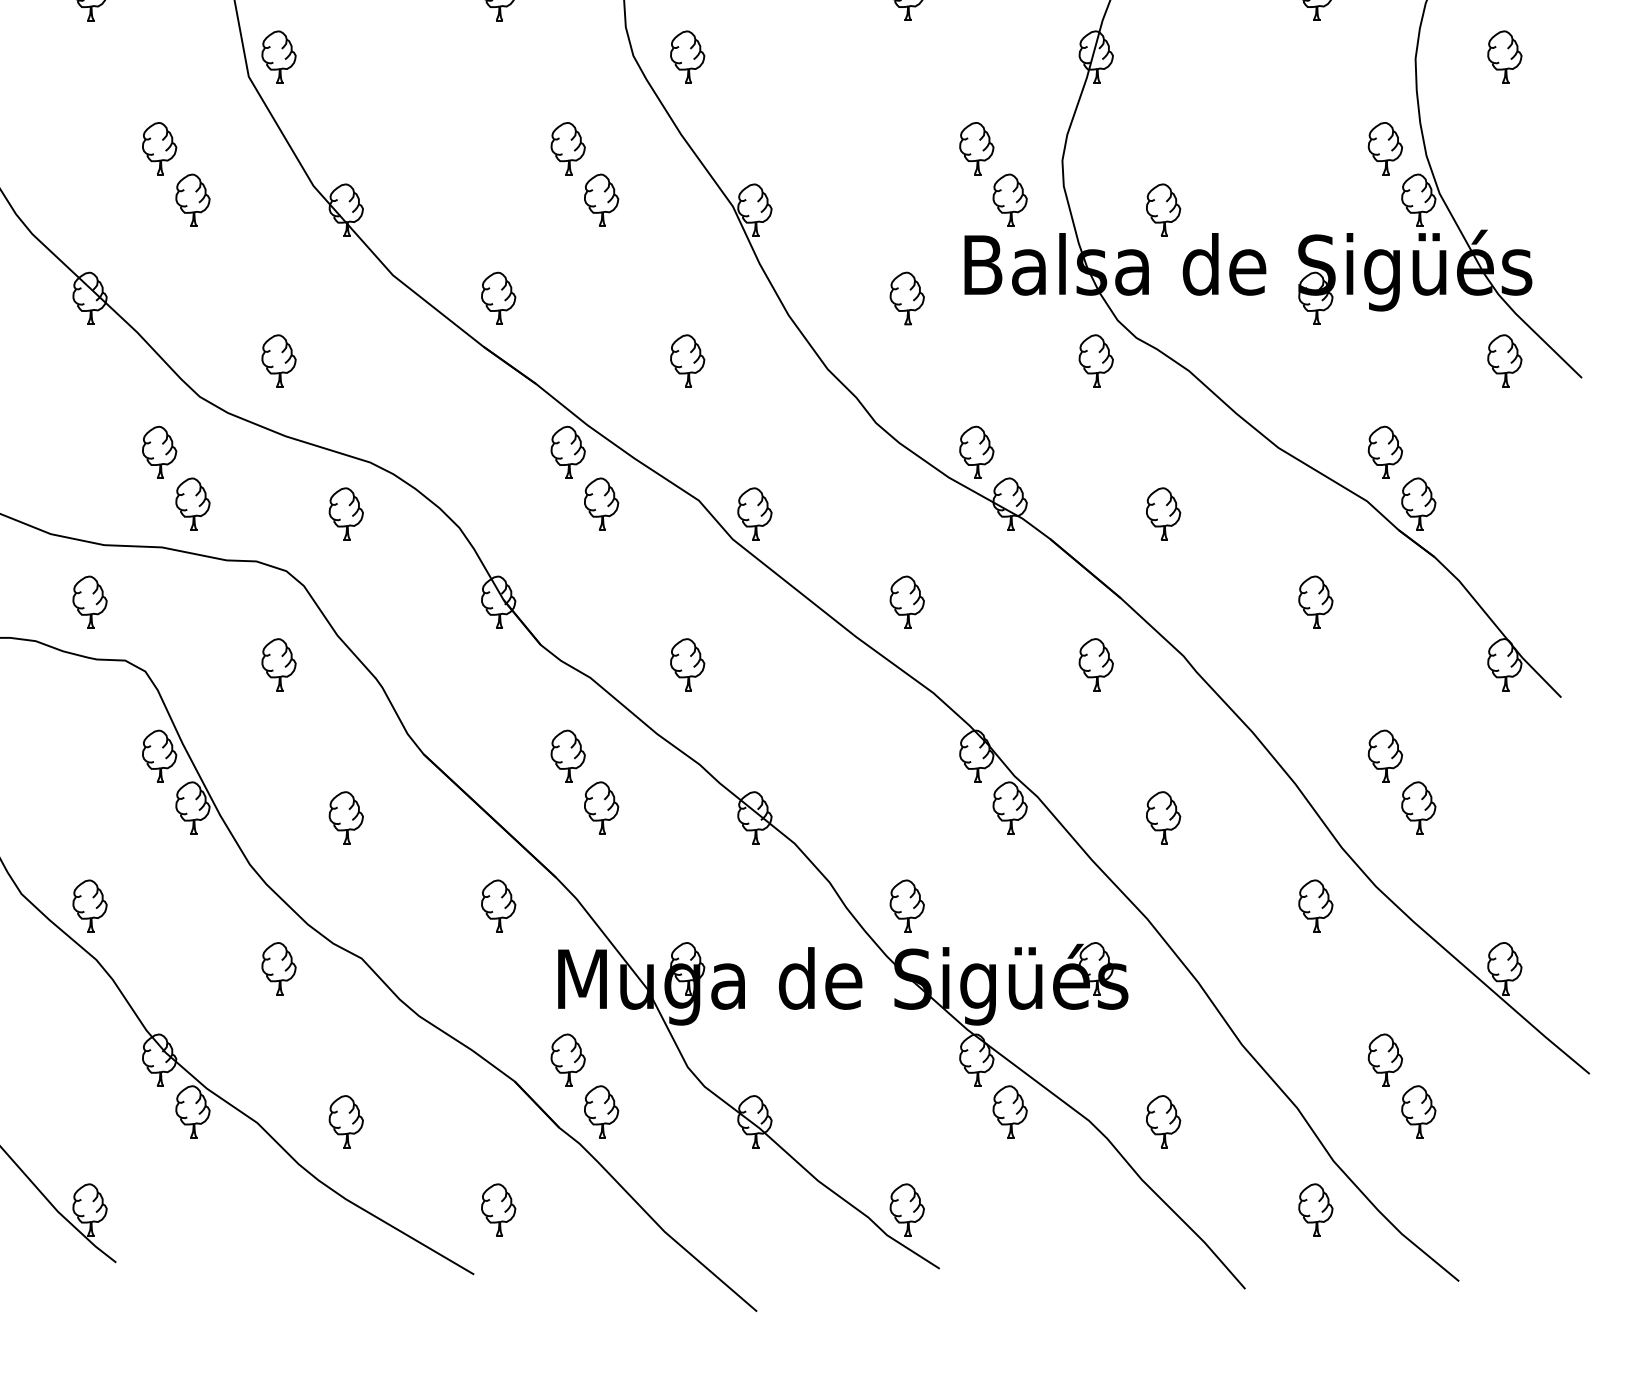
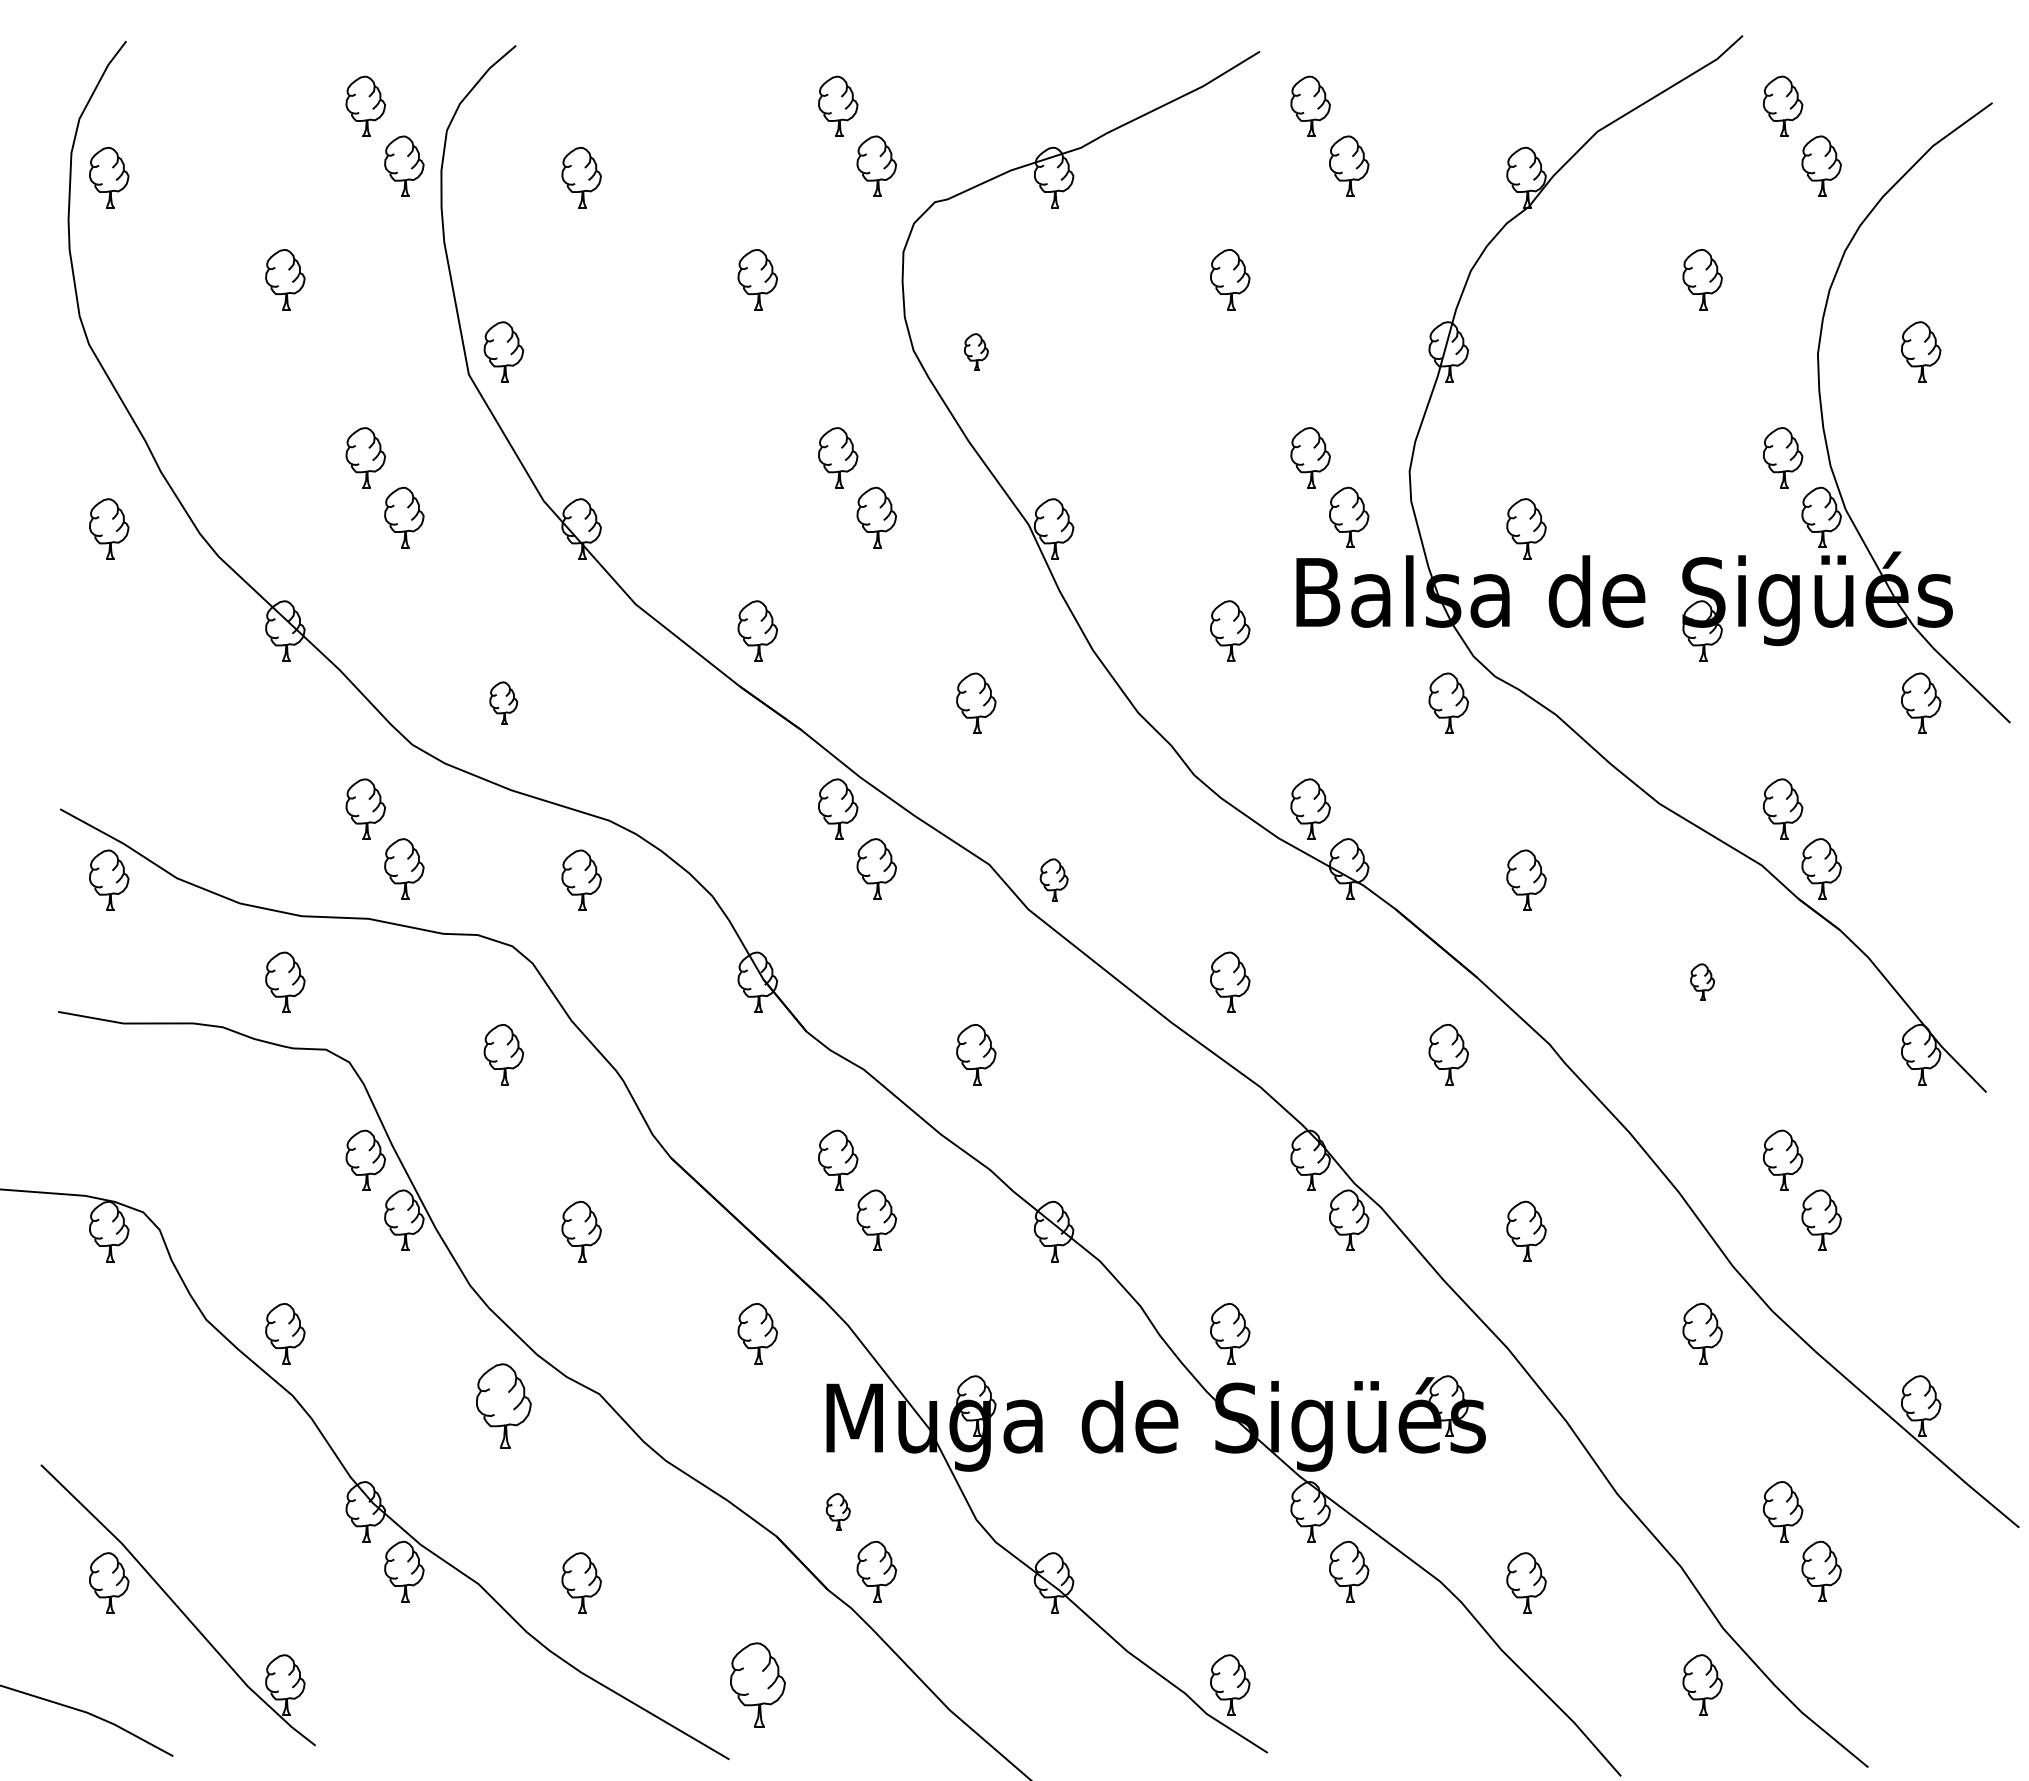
part: (687, 56) -> (976, 351), size x0.6
part: (278, 360) -> (503, 702), size x0.7
part: (755, 513) -> (1054, 879), size x0.7
part: (1315, 601) -> (1702, 981), size x0.6
part: (278, 968) -> (503, 1405), size x1.4
part: (568, 1060) -> (838, 1511), size x0.6
part: (498, 1209) -> (757, 1684), size x1.4

